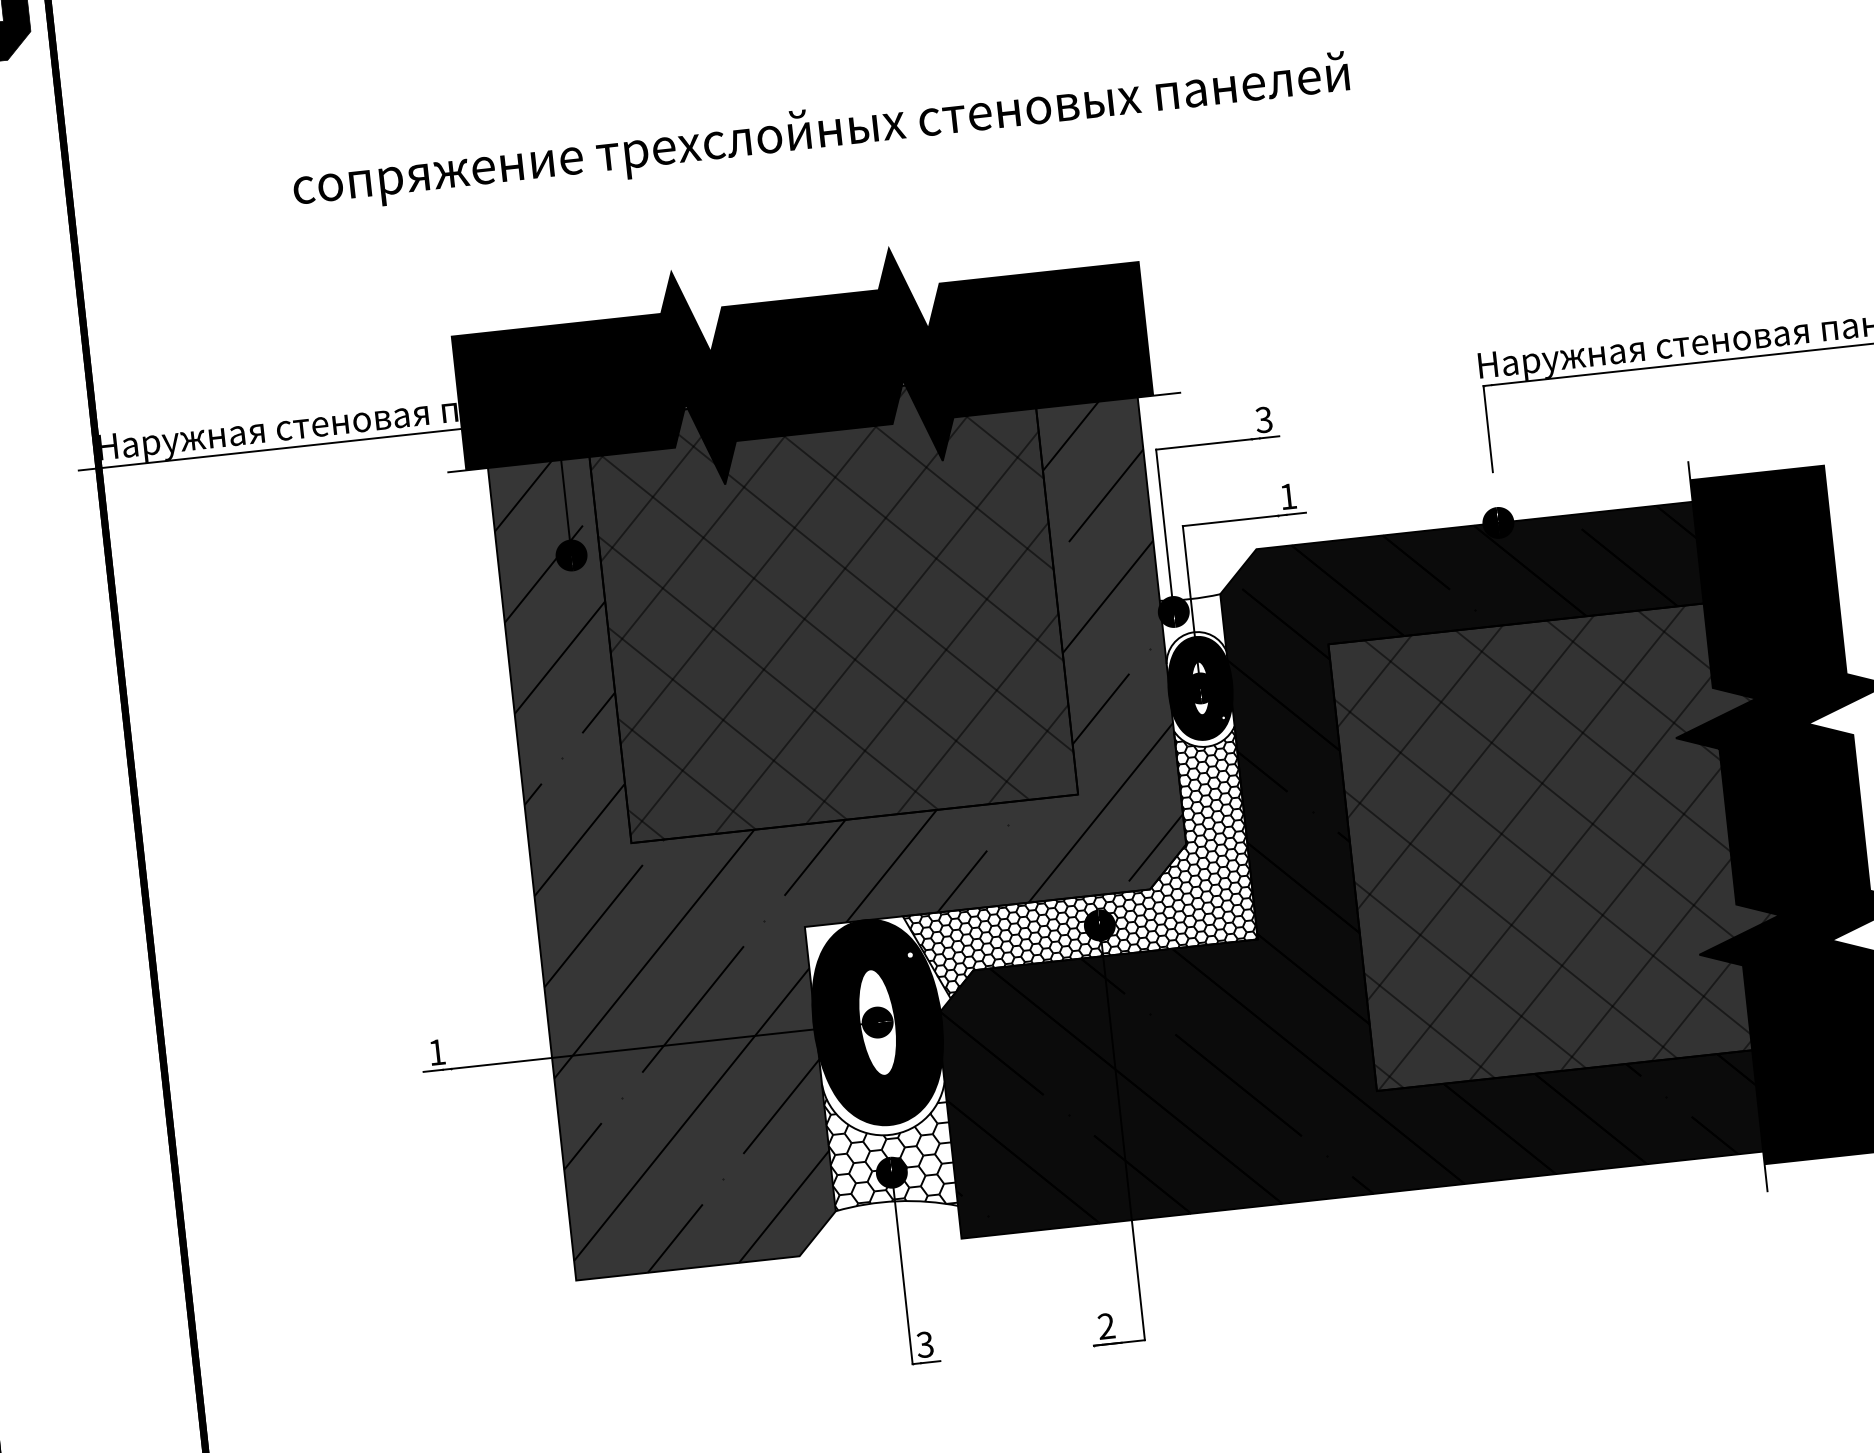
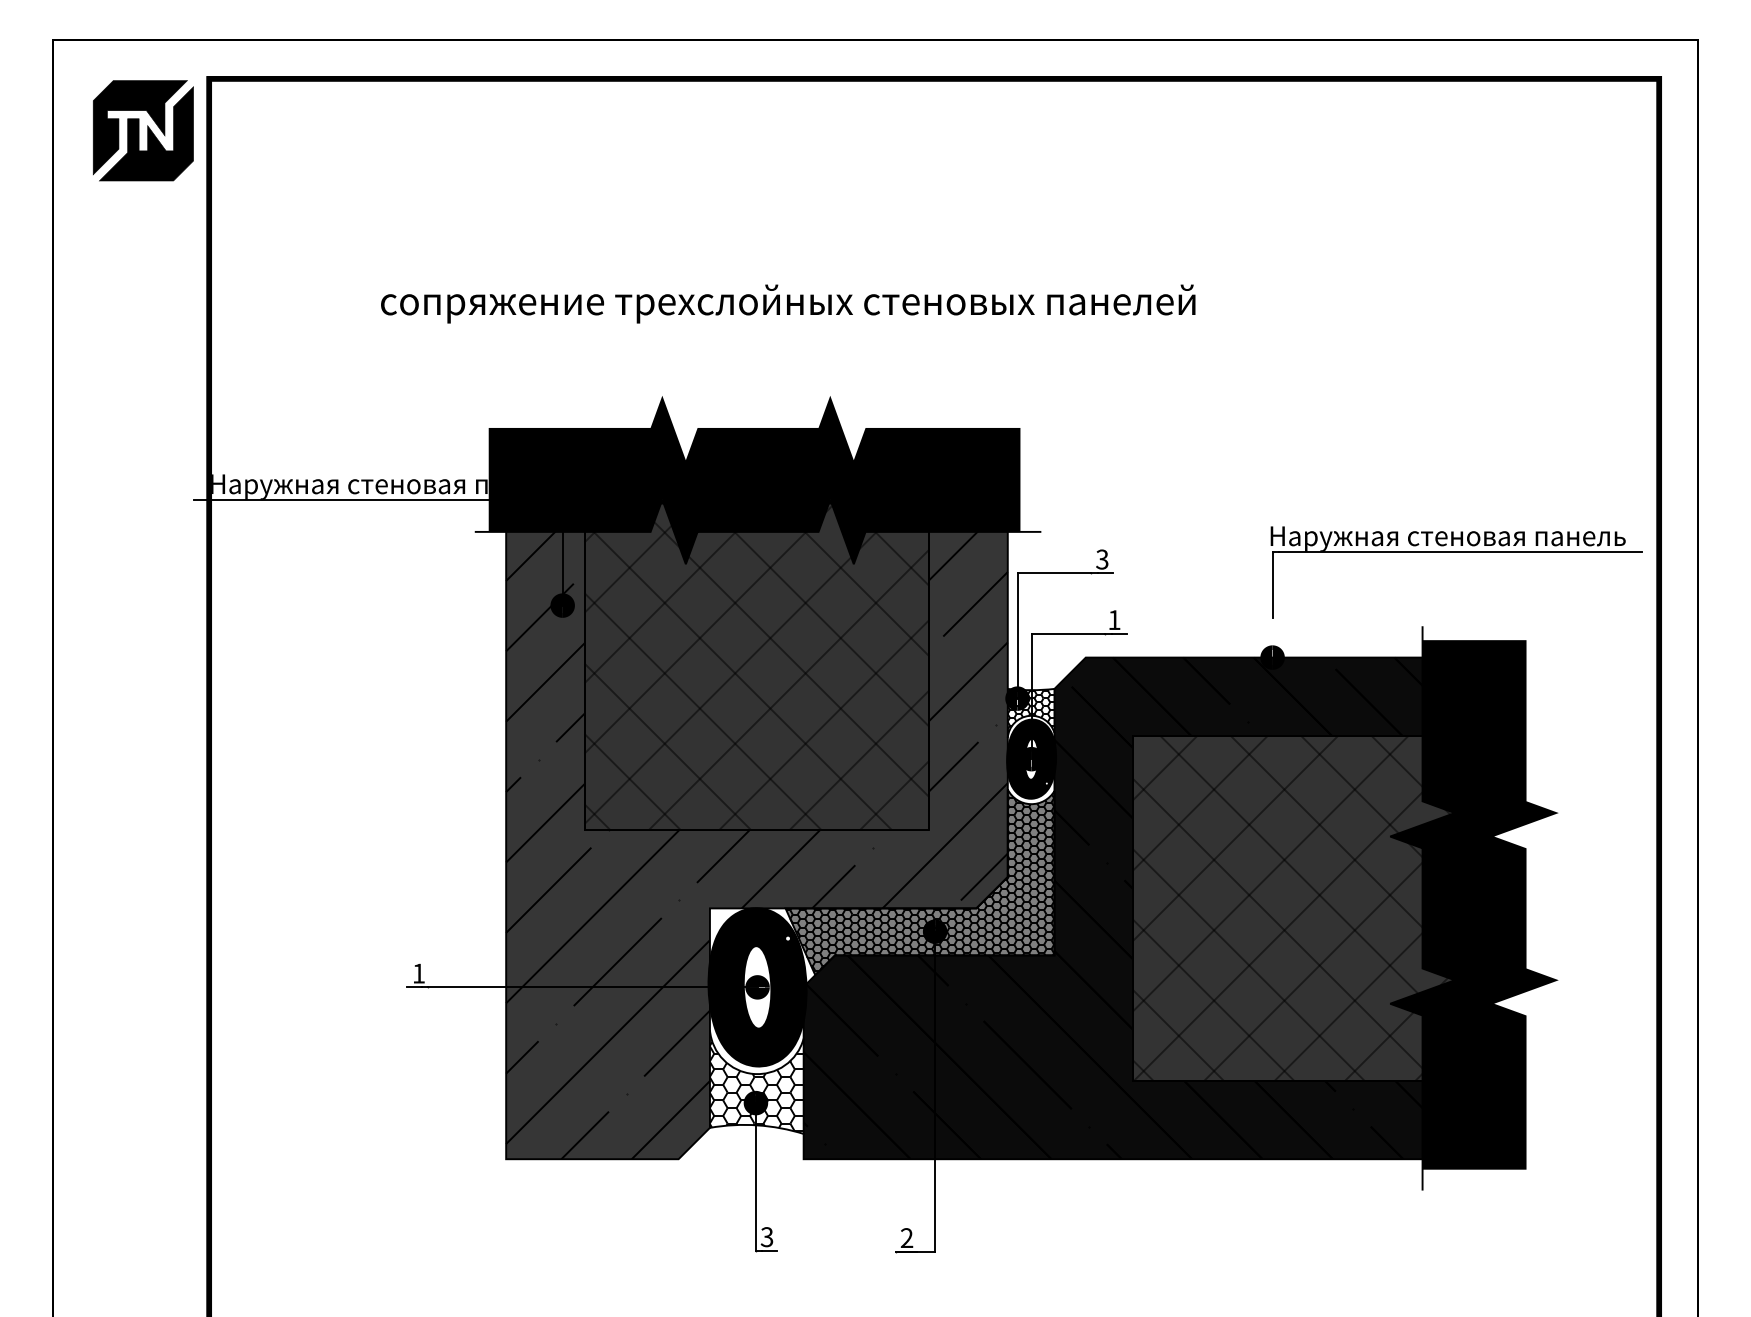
hatch: (1192, 629) -> (1030, 713), added
fill: (1072, 863) -> (919, 882), added

